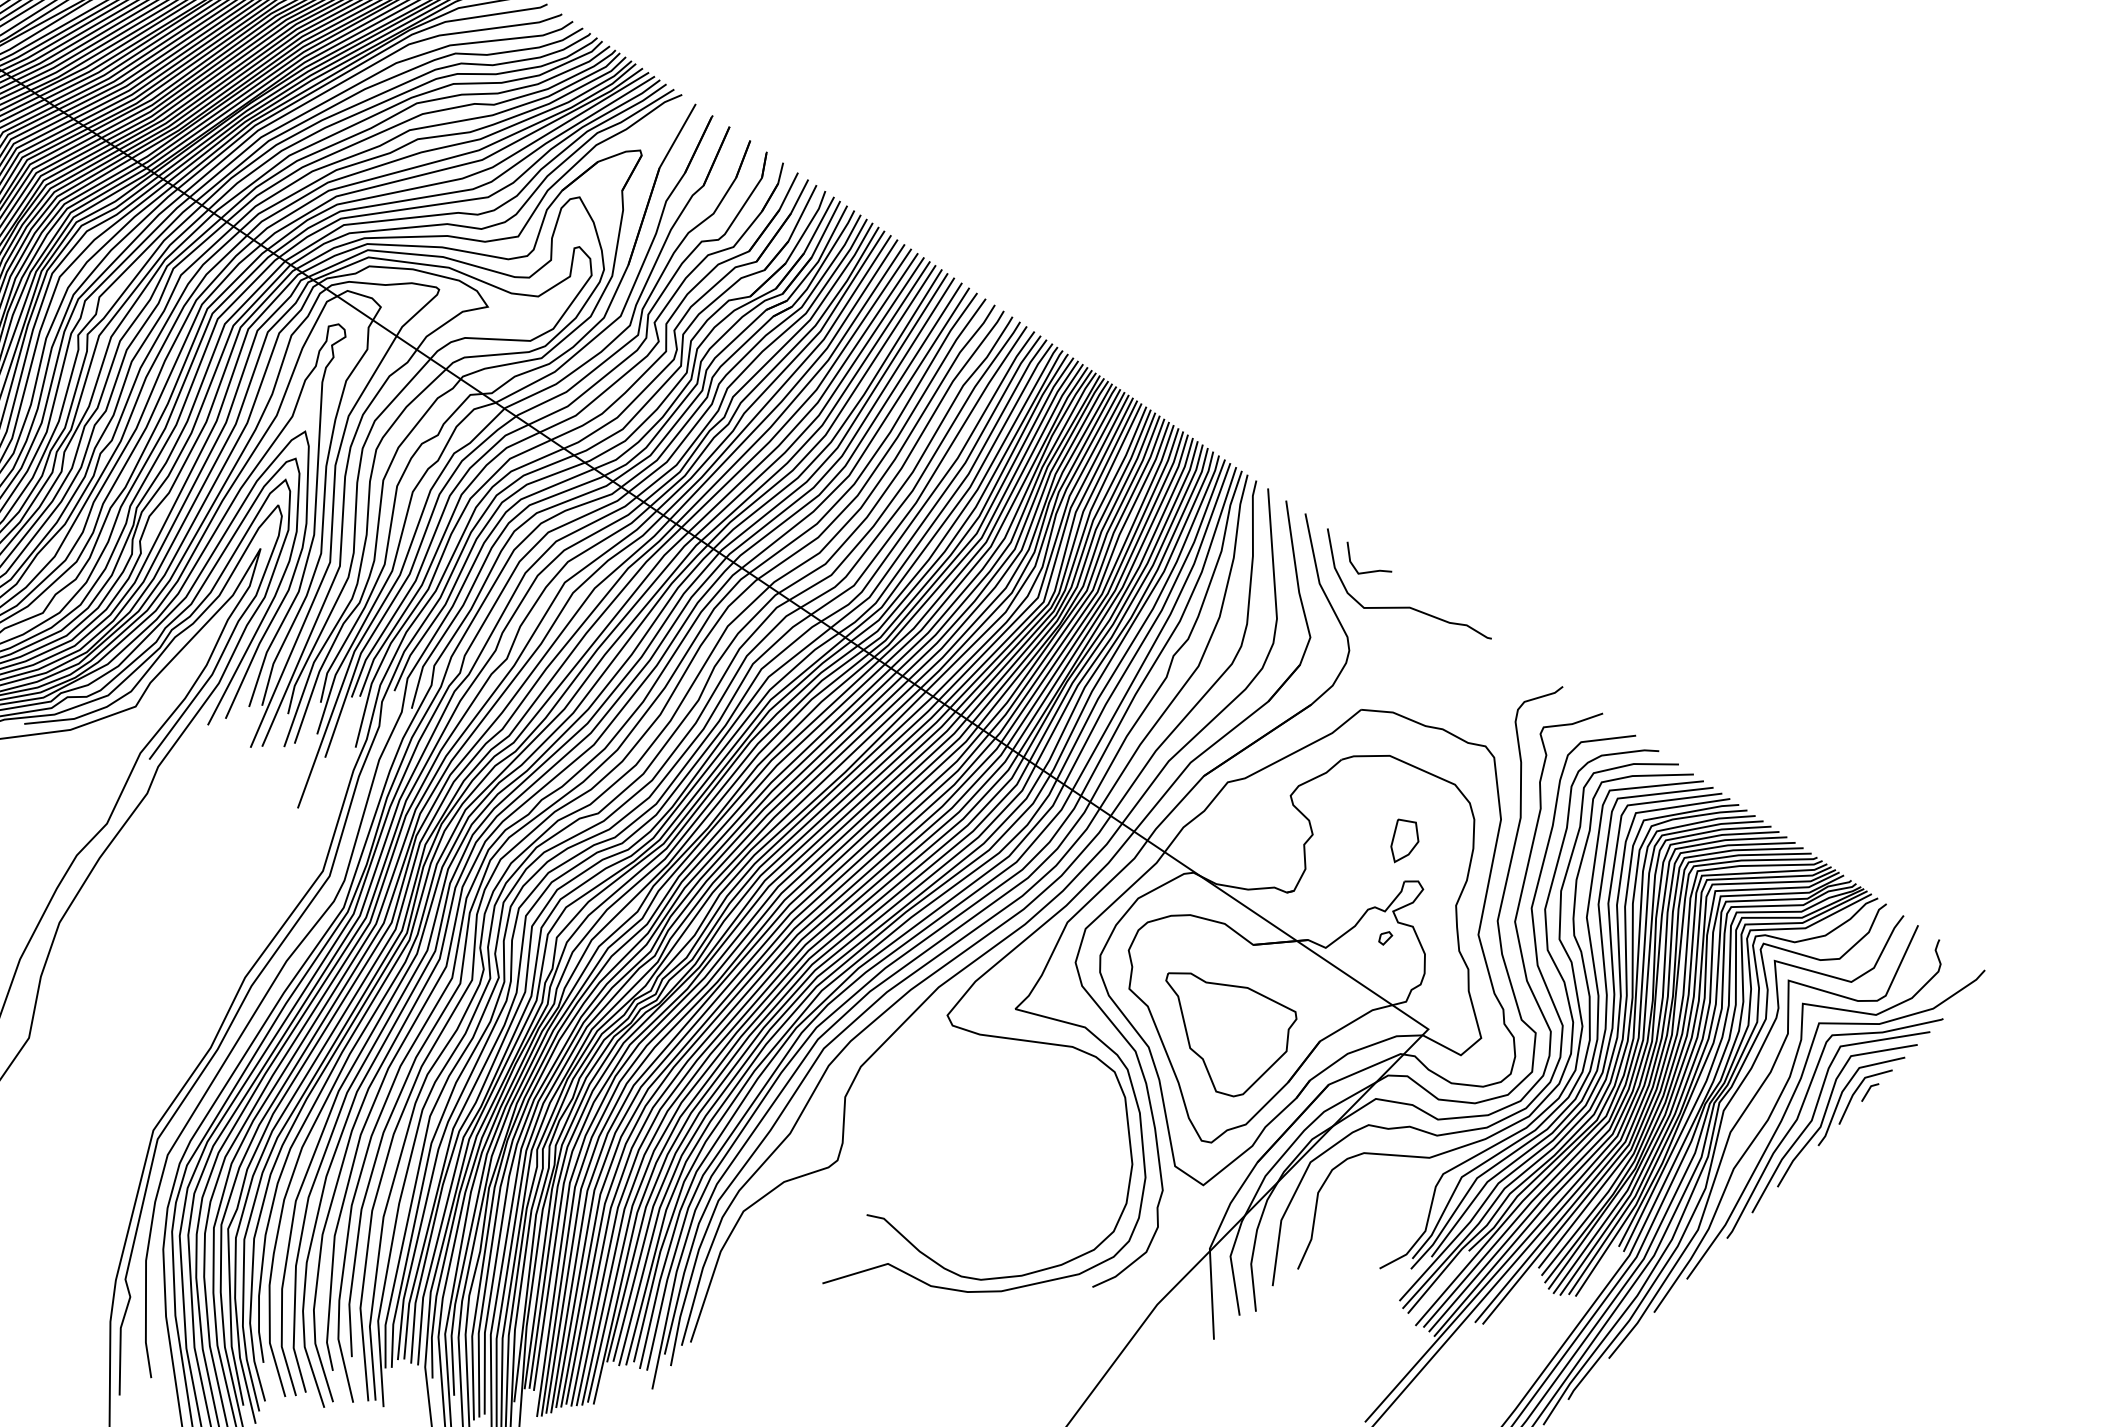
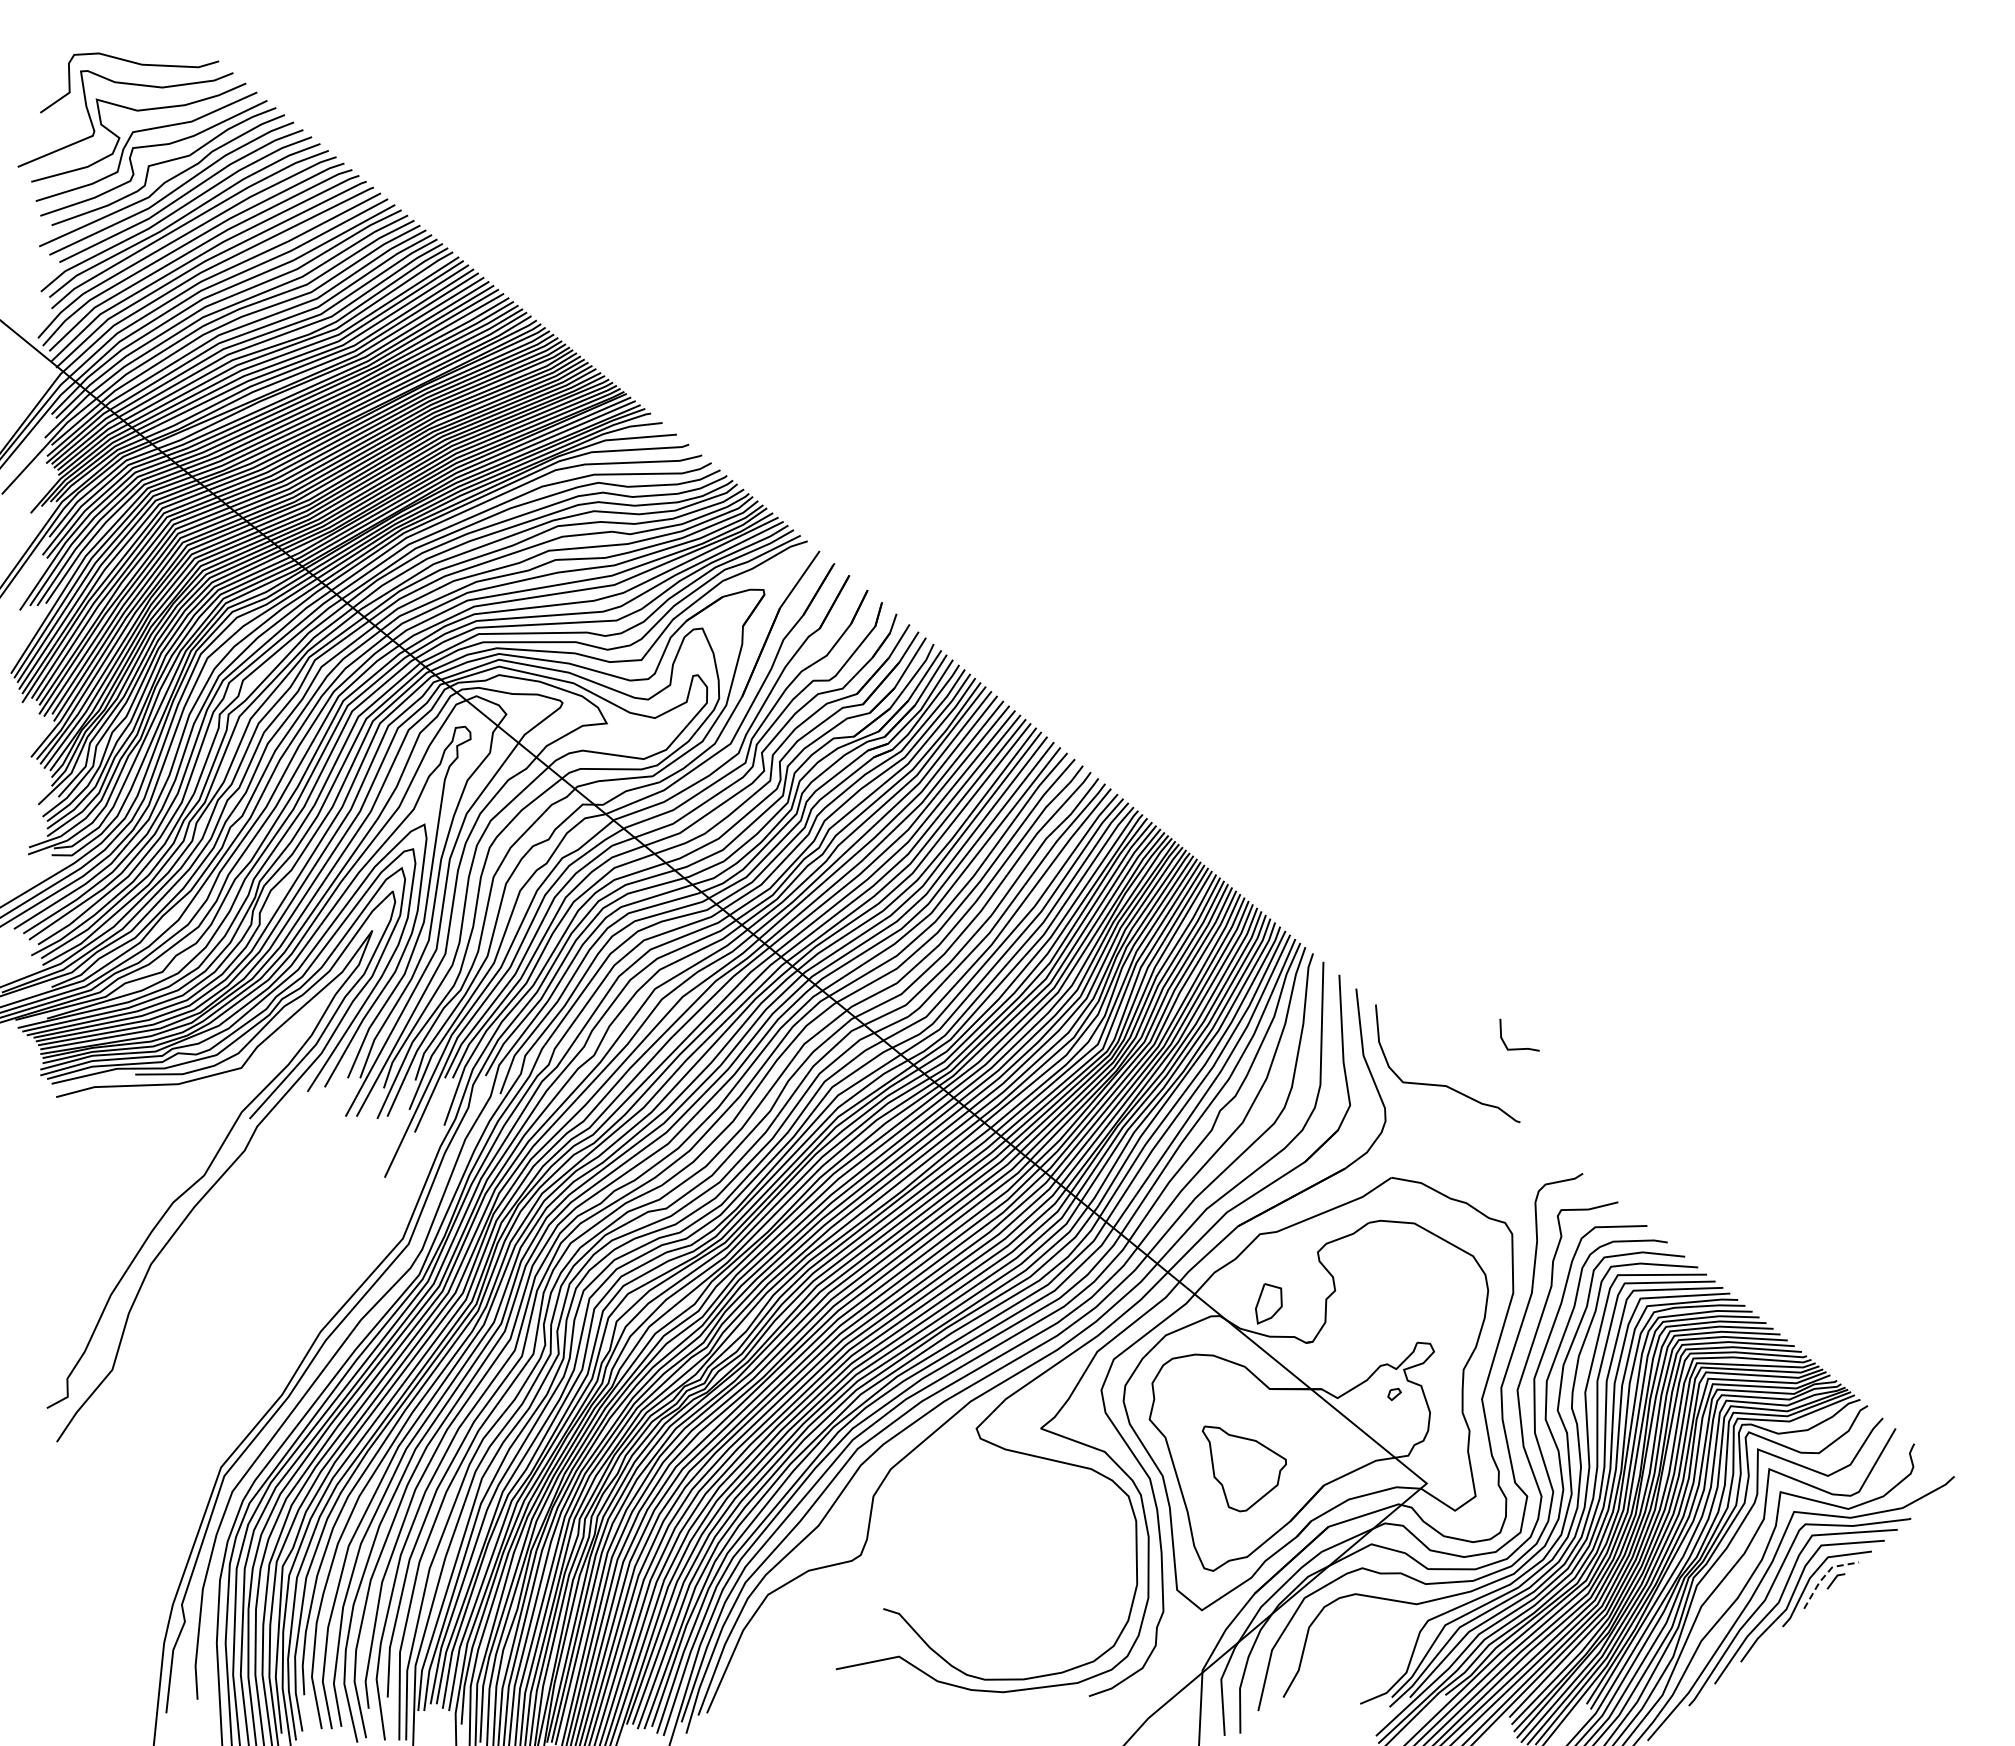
line: (1370, 571) -> (1519, 1048), moved
part: (1404, 839) -> (1268, 1303), moved
part: (1234, 1031) -> (1244, 1468), size x0.7
line: (1857, 1088) -> (1824, 1576), solid -> dashed

